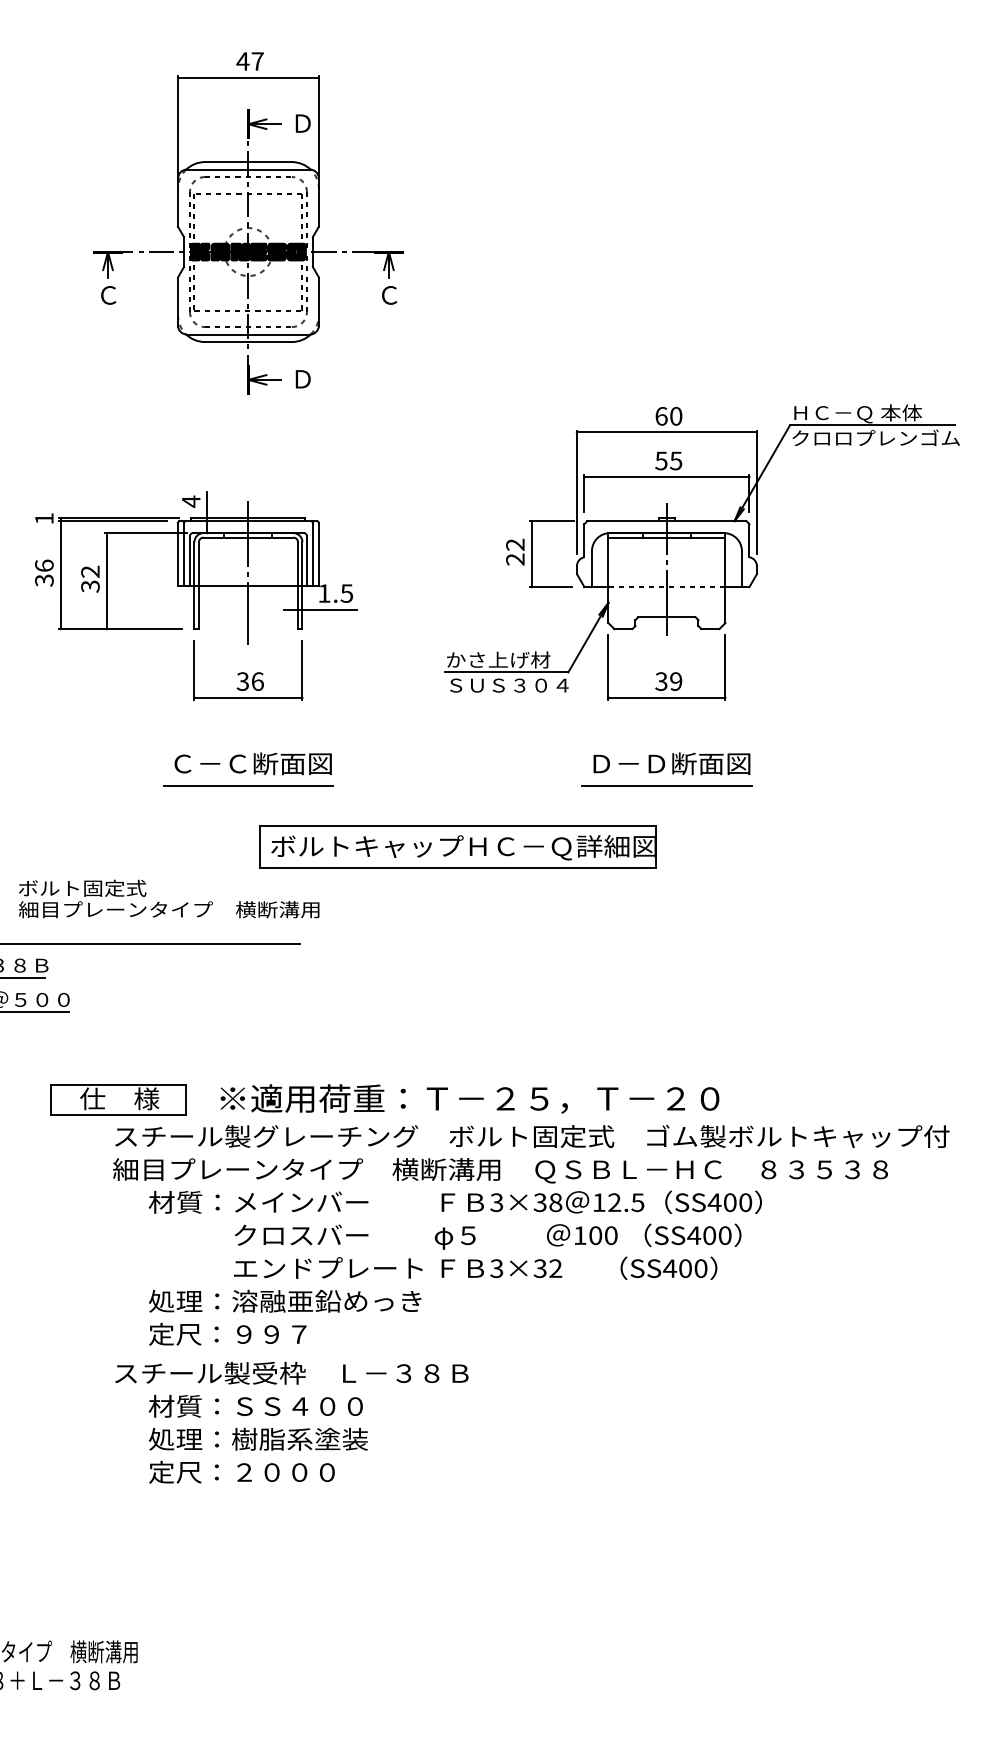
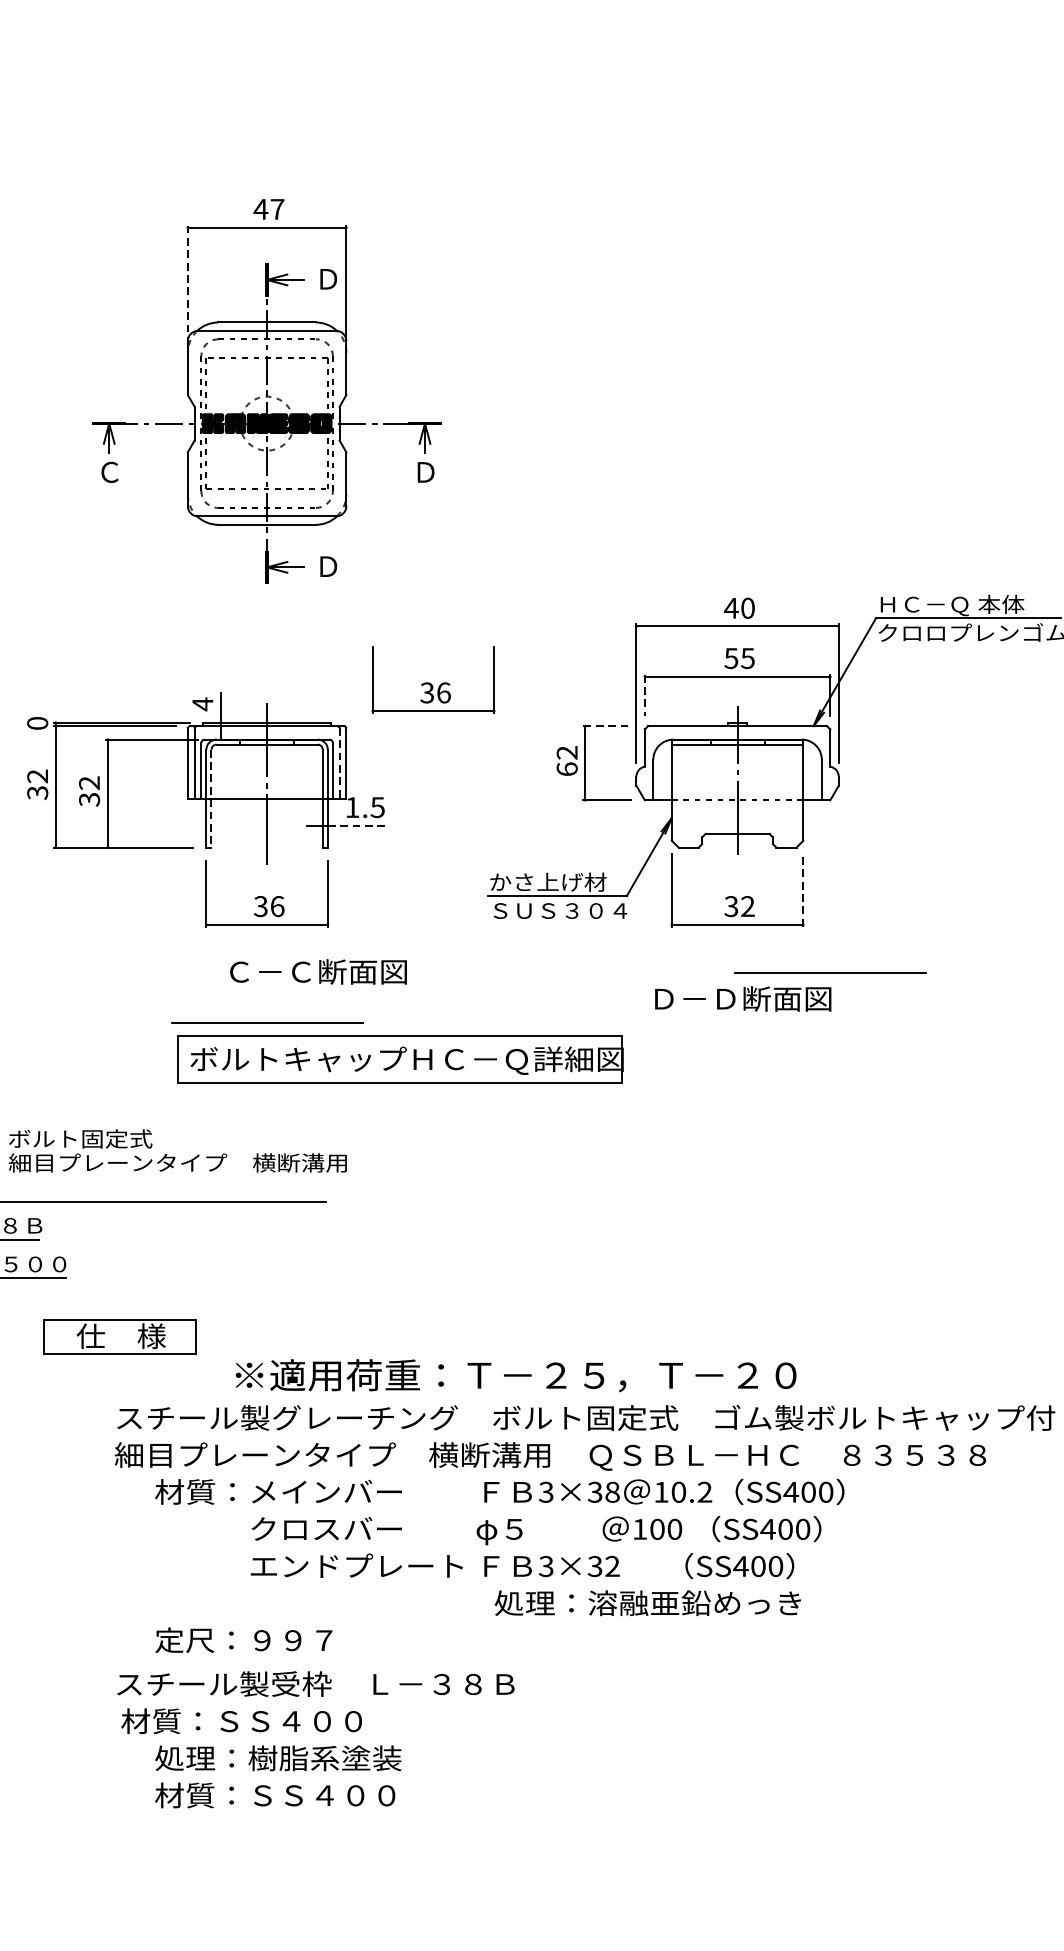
line: (177, 126) -> (187, 282), solid -> dashed
text: (389, 295) -> (425, 472), Ｃ -> Ｄ
text: (661, 416) -> (731, 608), 60 -> 40
part: (396, 480) -> (433, 680), added
line: (584, 494) -> (644, 696), solid -> dashed
text: (44, 518) -> (37, 723), 1 -> 0
line: (552, 521) -> (608, 726), solid -> dashed
line: (312, 554) -> (339, 763), solid -> dashed
text: (515, 559) -> (567, 769), 22 -> 62
text: (44, 565) -> (37, 776), 36 -> 32
line: (198, 586) -> (210, 799), solid -> dashed
line: (330, 609) -> (359, 825), solid -> dashed
line: (725, 666) -> (803, 889), solid -> dashed
text: (676, 681) -> (748, 906), 39 -> 32
text: (252, 763) -> (317, 971), moved
line: (666, 785) -> (830, 972), moved
part: (457, 846) -> (399, 1059), moved
part: (118, 1099) -> (119, 1336), moved
text: (626, 1202) -> (692, 1492), 12.5 -> 10.2
text: (284, 1300) -> (647, 1602), moved
text: (255, 1405) -> (241, 1720), moved
text: (255, 1471) -> (275, 1794), 定尺：２０００ -> 材質：ＳＳ４００

